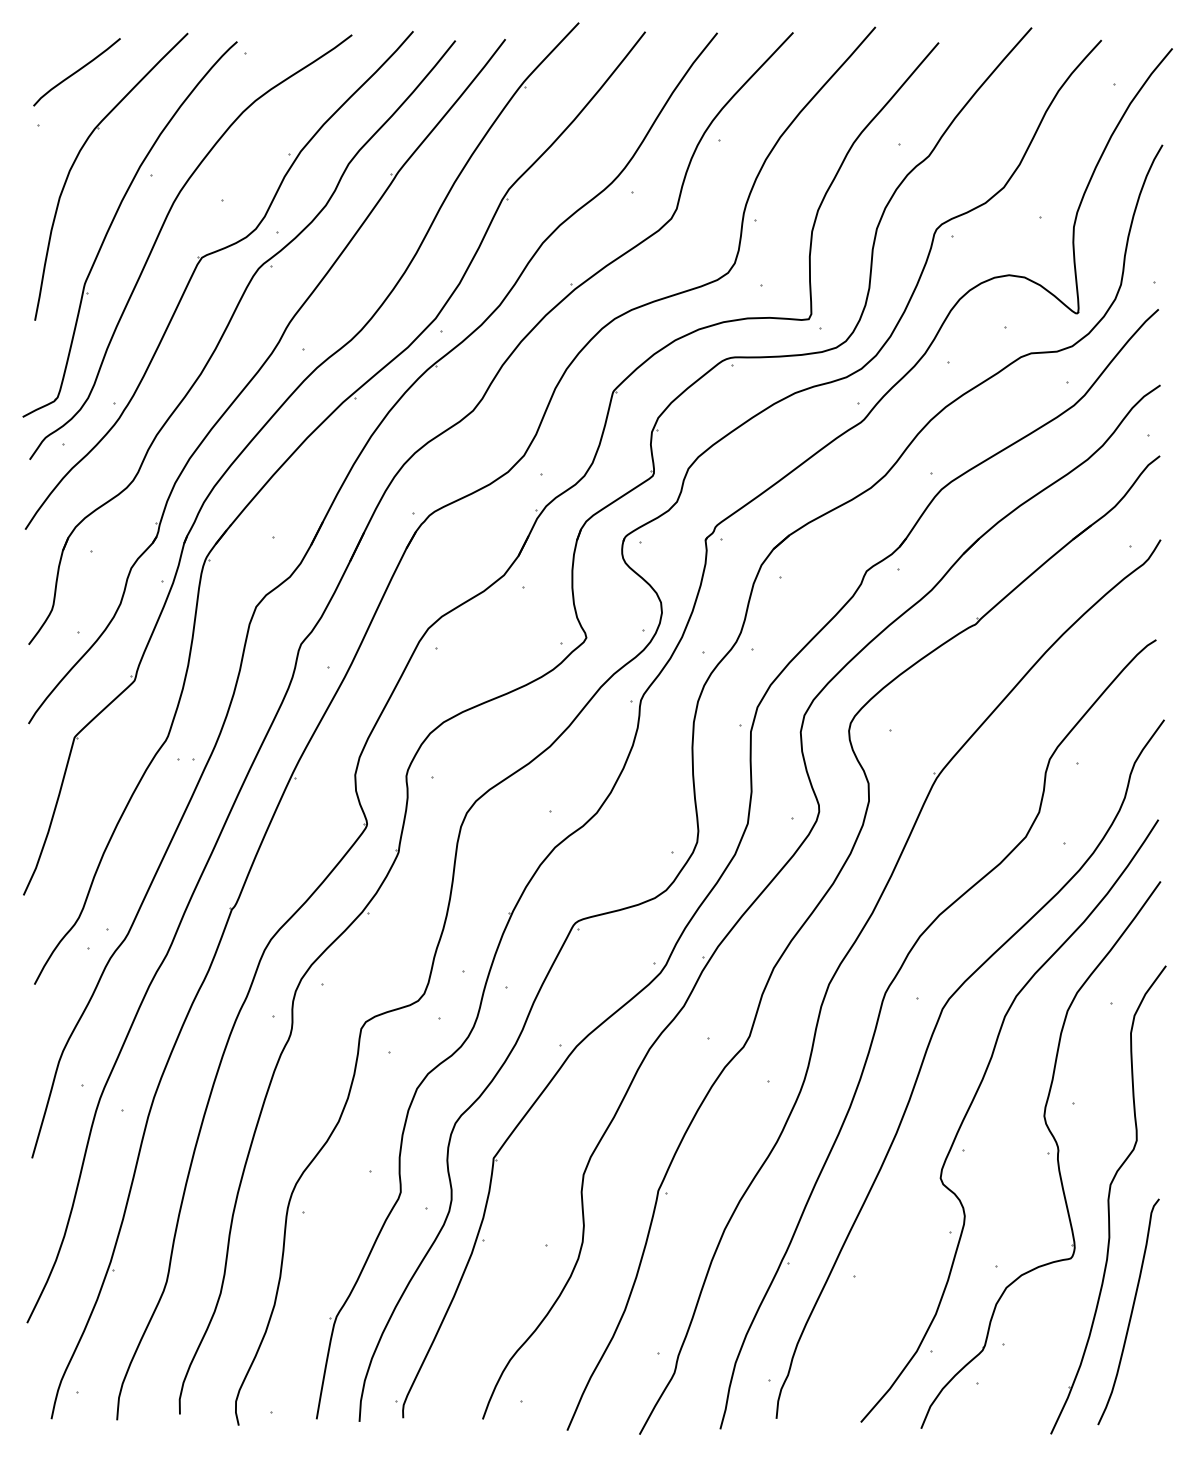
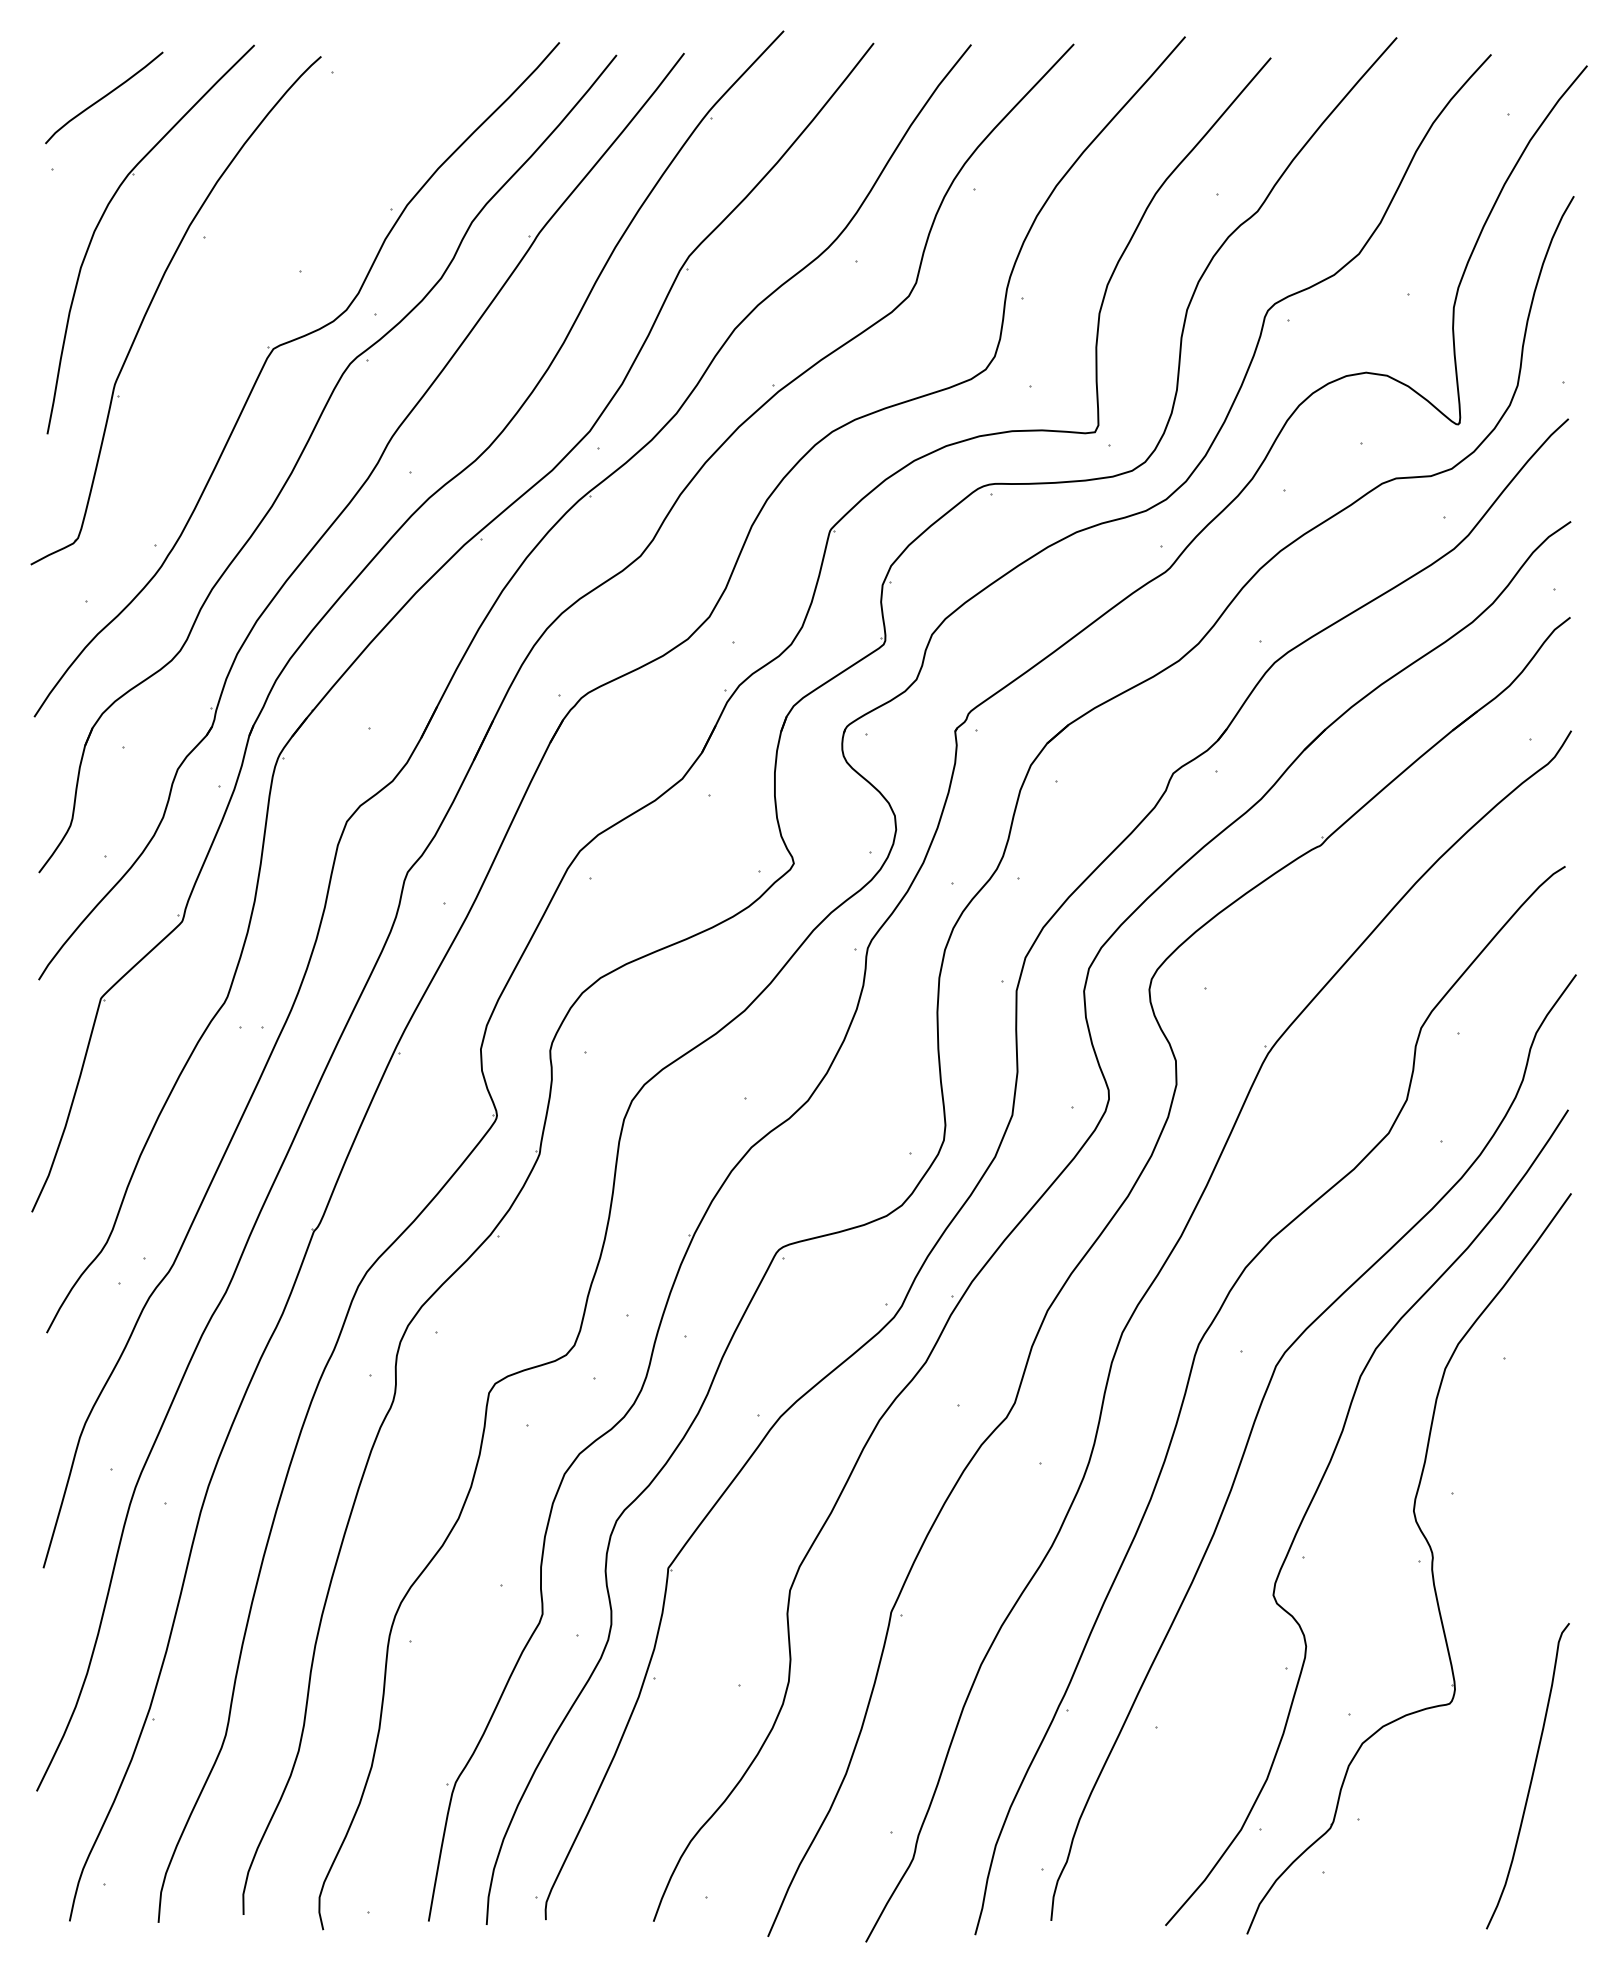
curve: (161, 231) -> (218, 313), removed
part: (1108, 1199) -> (1500, 1623), removed

